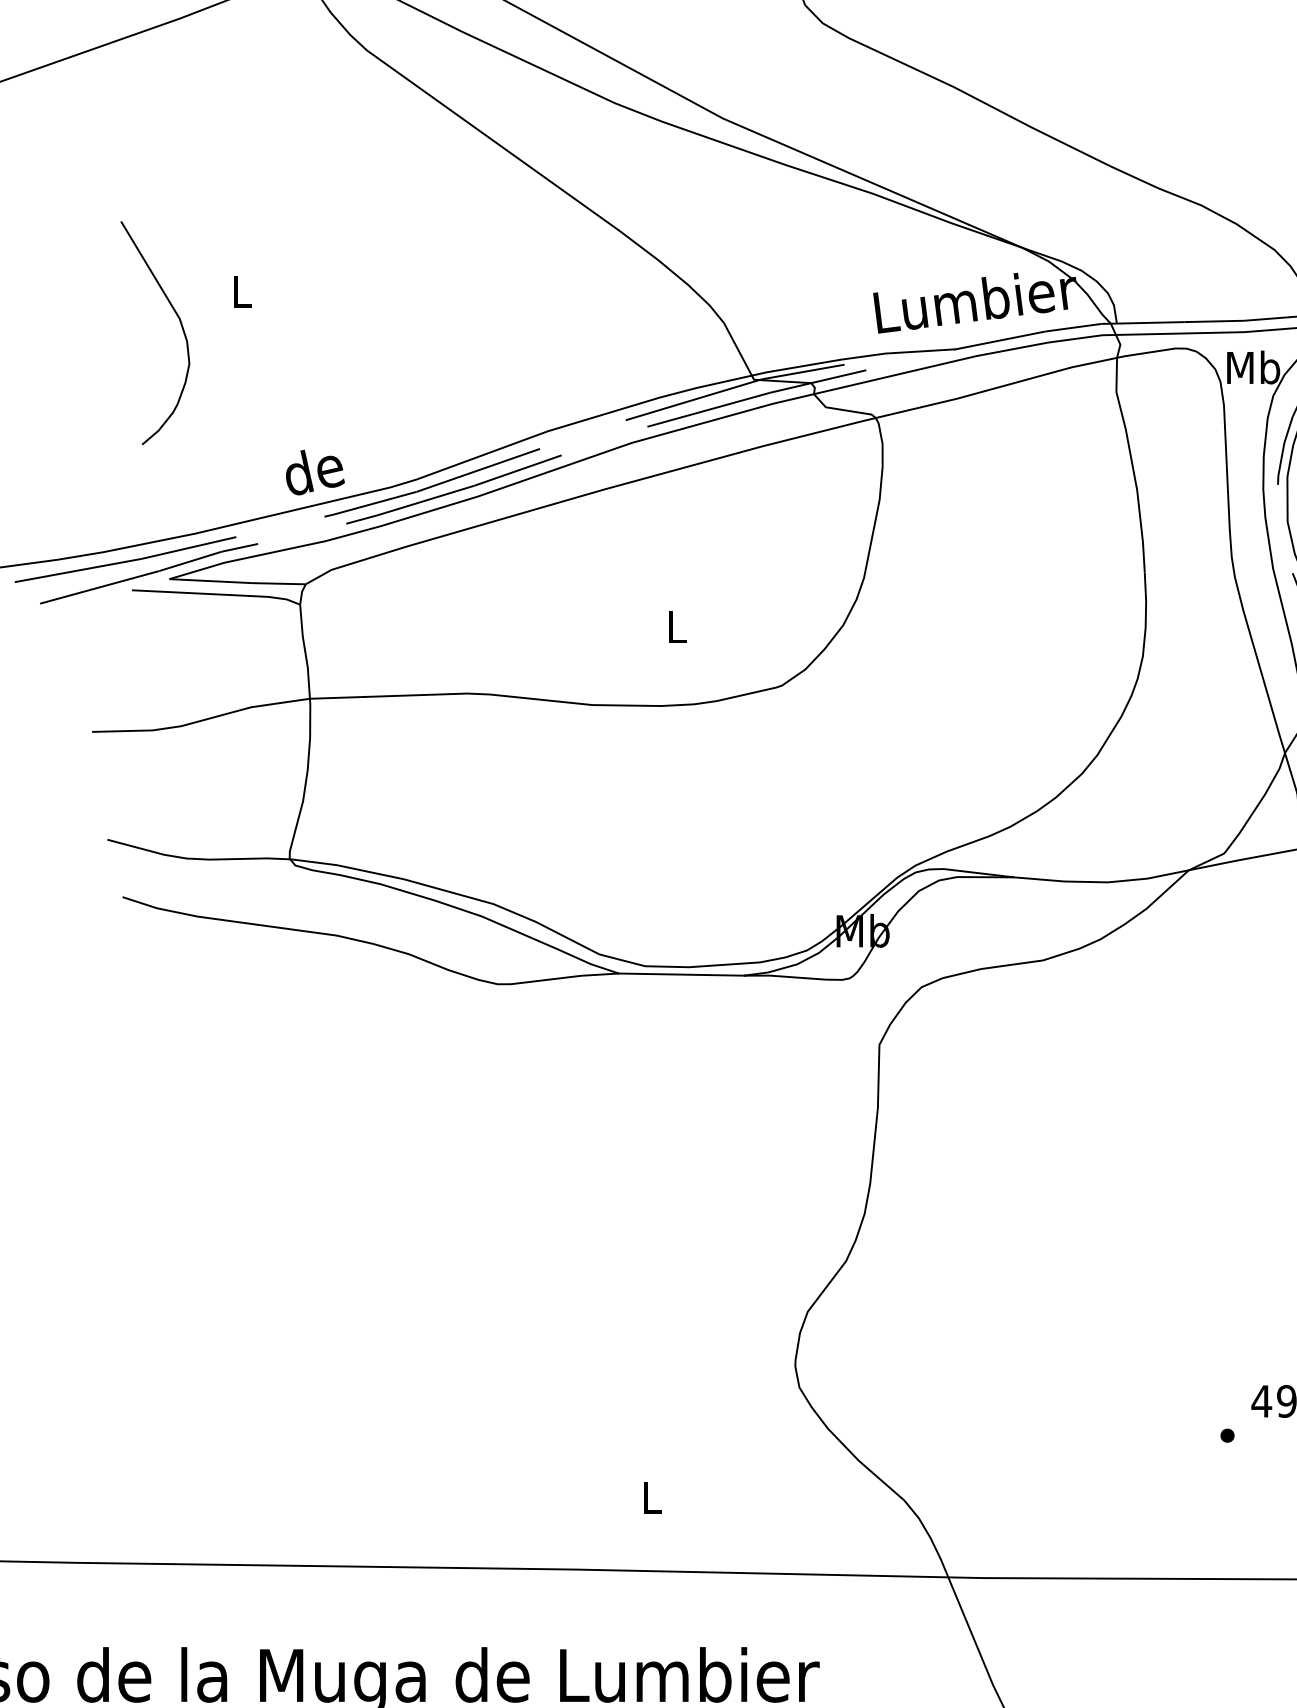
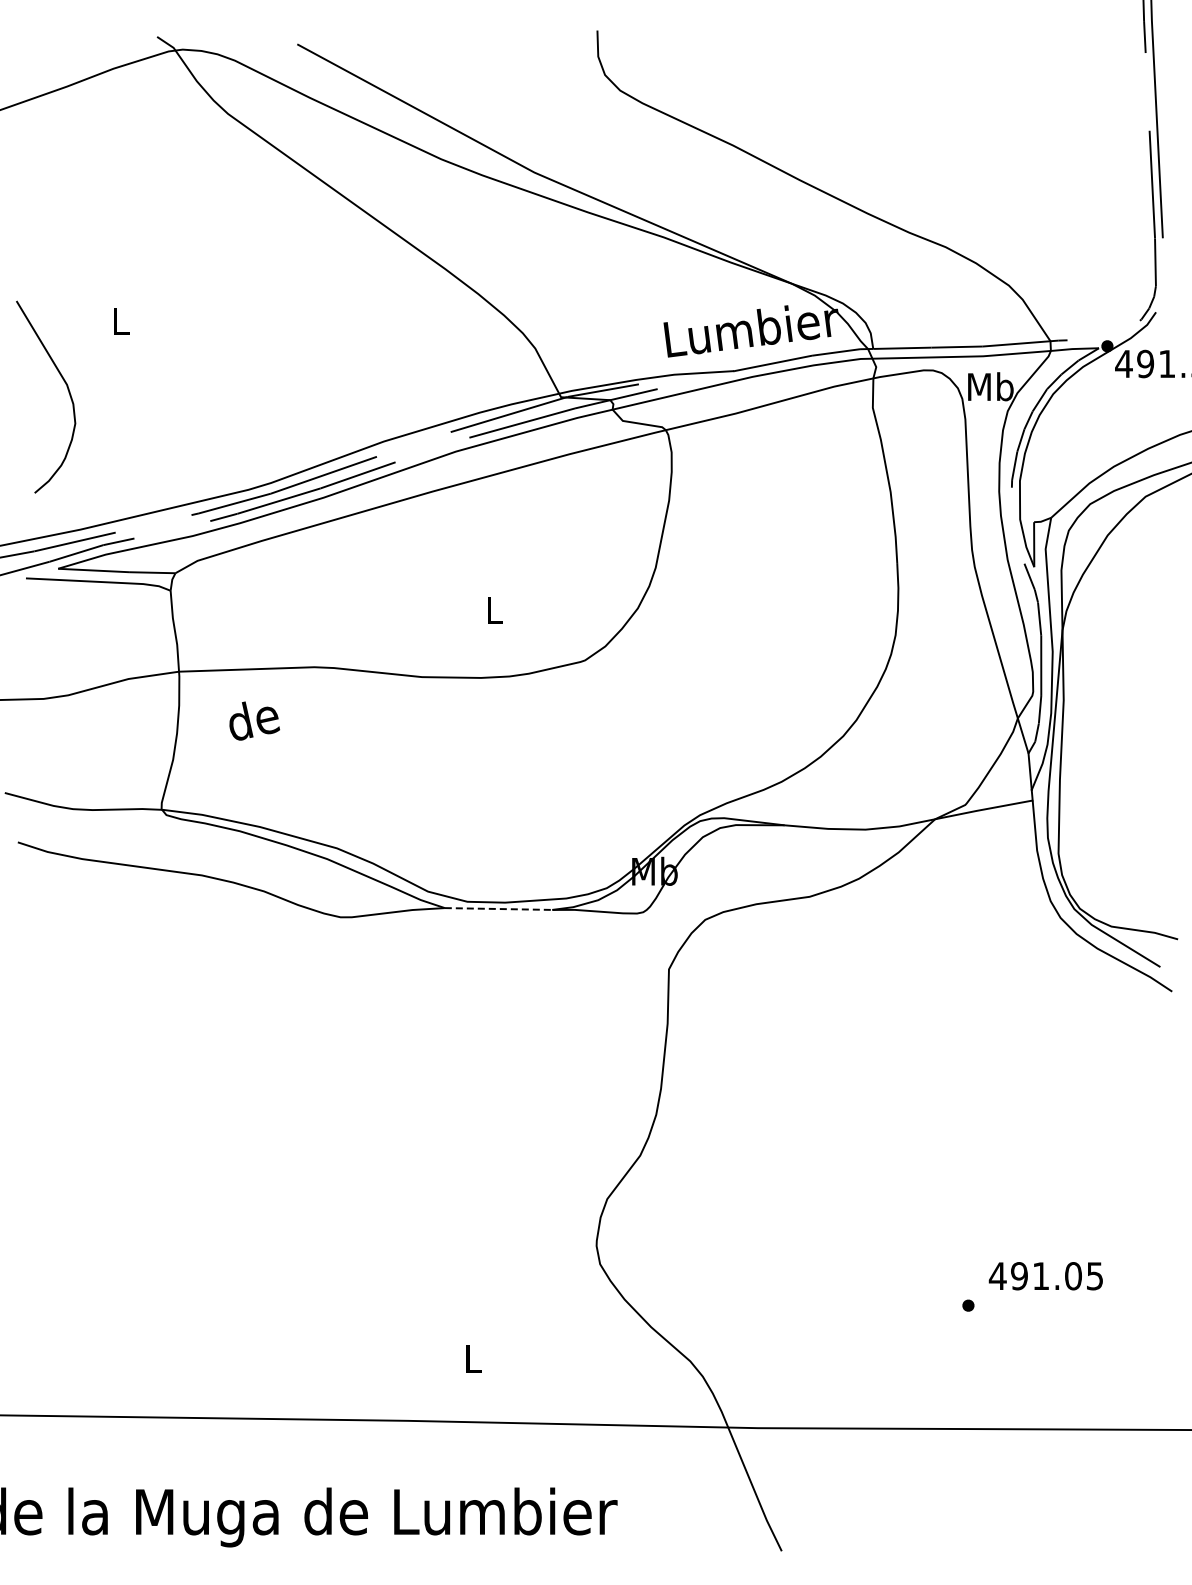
curve: (180, 324) -> (67, 389), moved
text: (315, 471) -> (254, 720), moved
line: (681, 975) -> (498, 909), solid -> dashed

